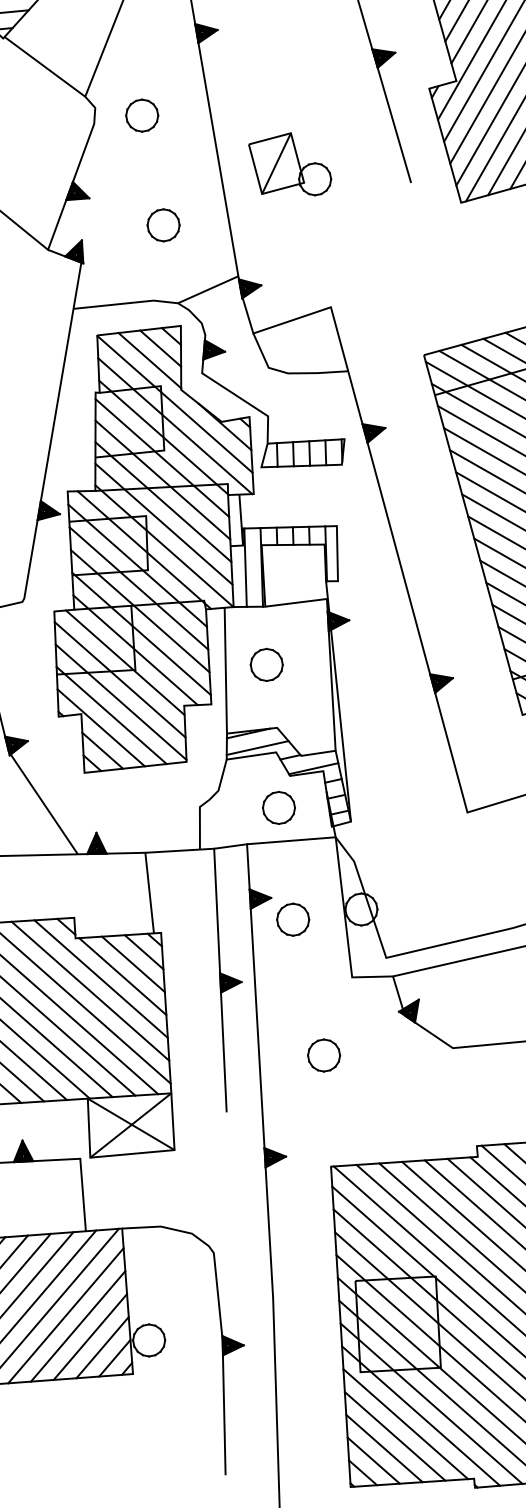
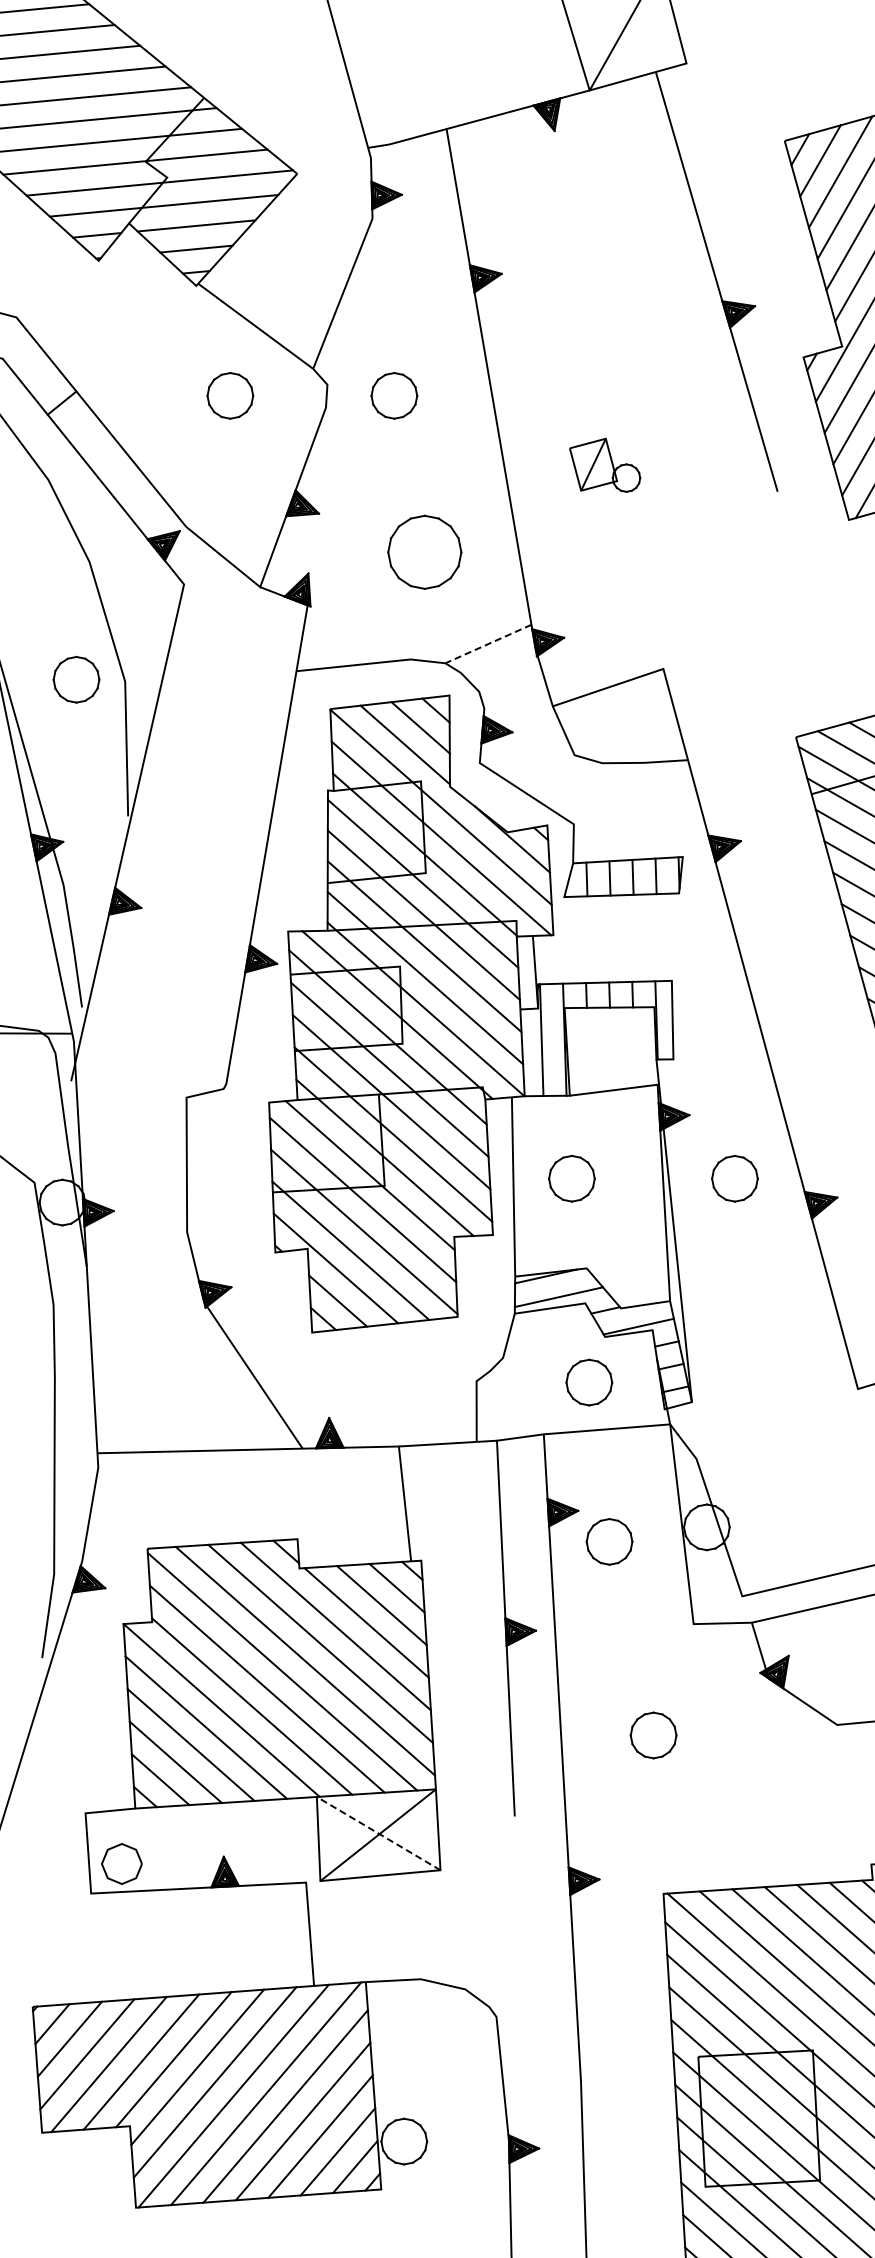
part: (27, 115) -> (230, 395), added
part: (289, 164) -> (604, 465), size x0.6
part: (163, 224) -> (424, 551), size x1.6
line: (207, 290) -> (487, 644), solid -> dashed
part: (380, 664) -> (734, 1178), added
line: (131, 1124) -> (378, 1833), solid -> dashed

